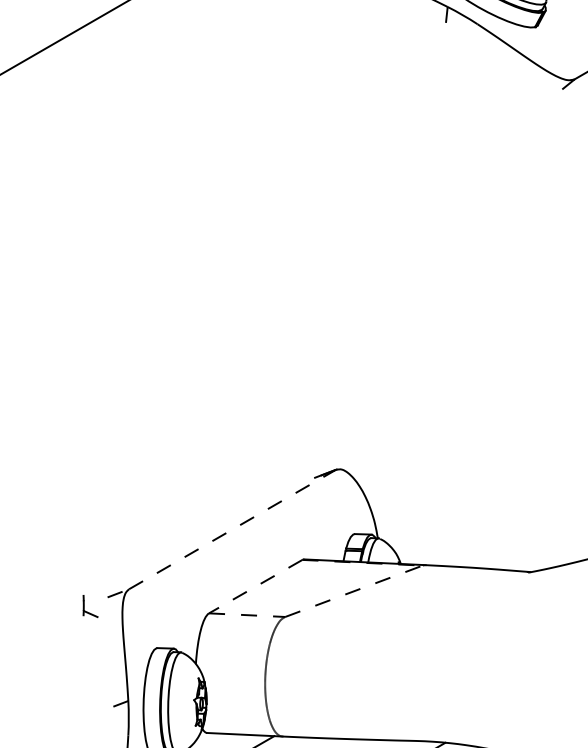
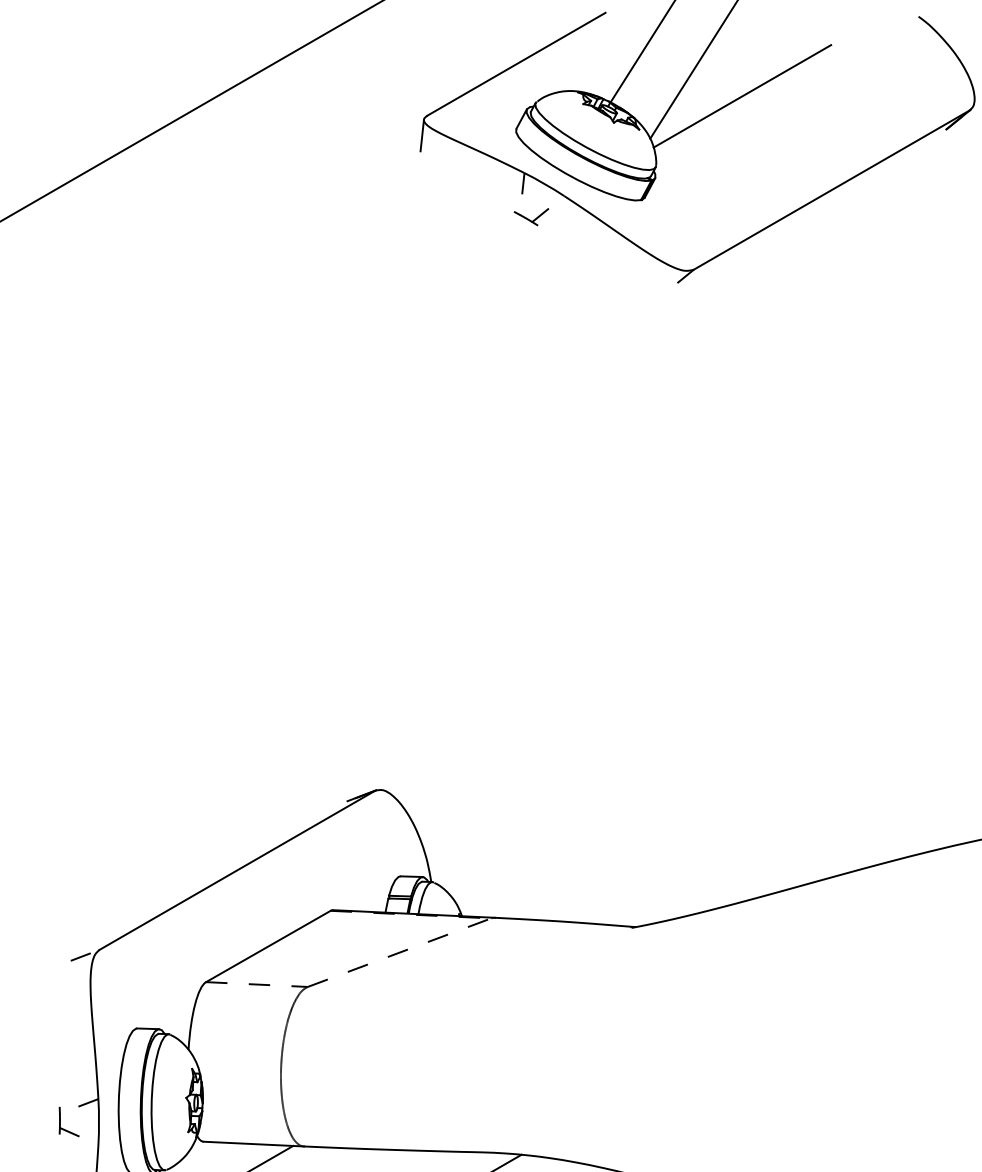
part: (452, 40) -> (531, 217), added
line: (232, 529) -> (237, 870), dashed -> solid
line: (255, 586) -> (268, 946), dashed -> solid
part: (84, 606) -> (60, 1121), moved

